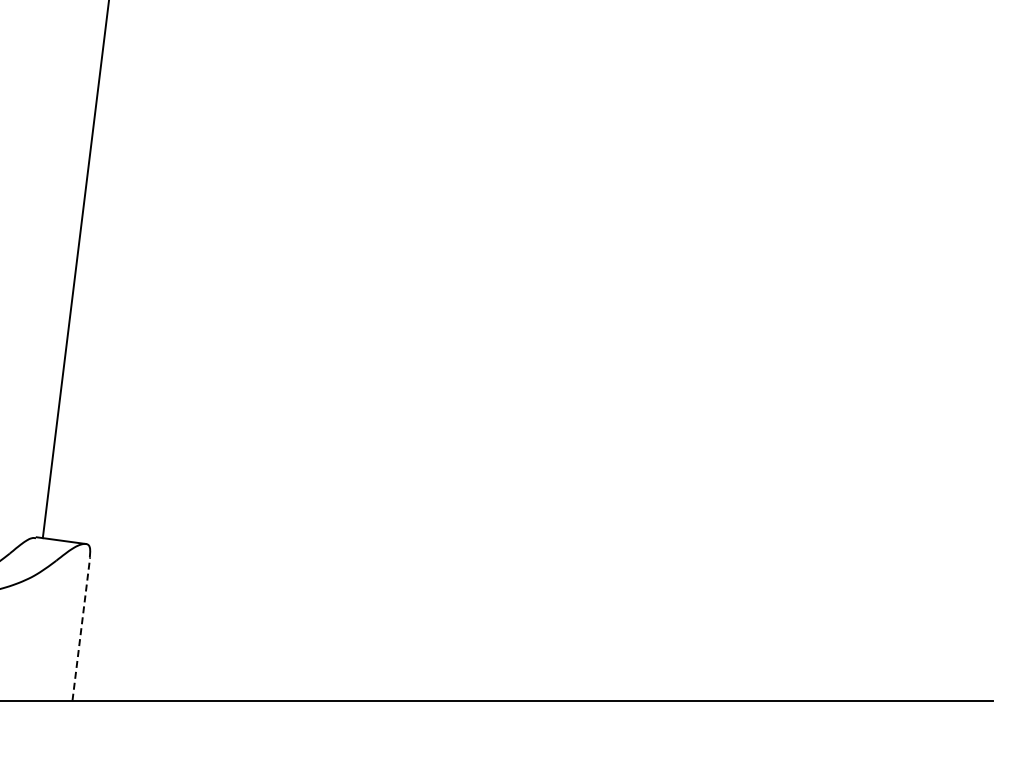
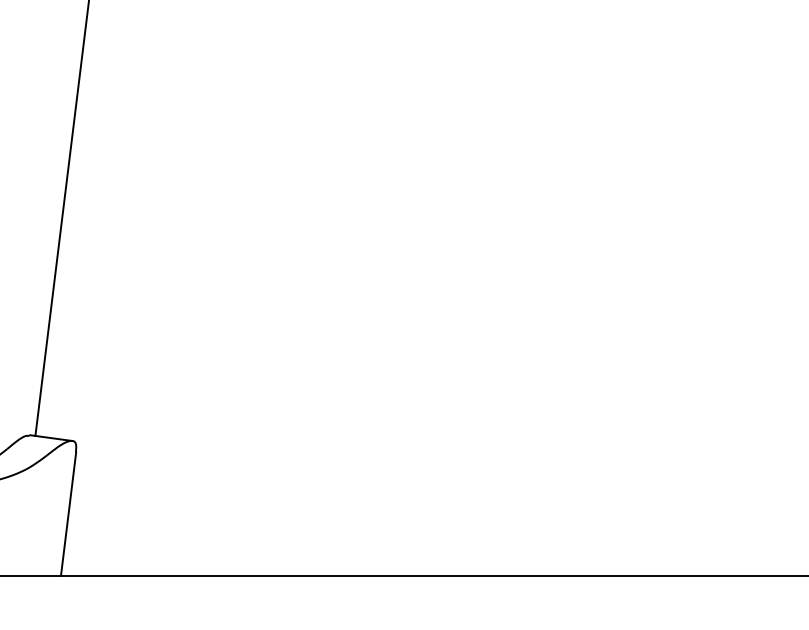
line: (81, 628) -> (68, 513), dashed -> solid

